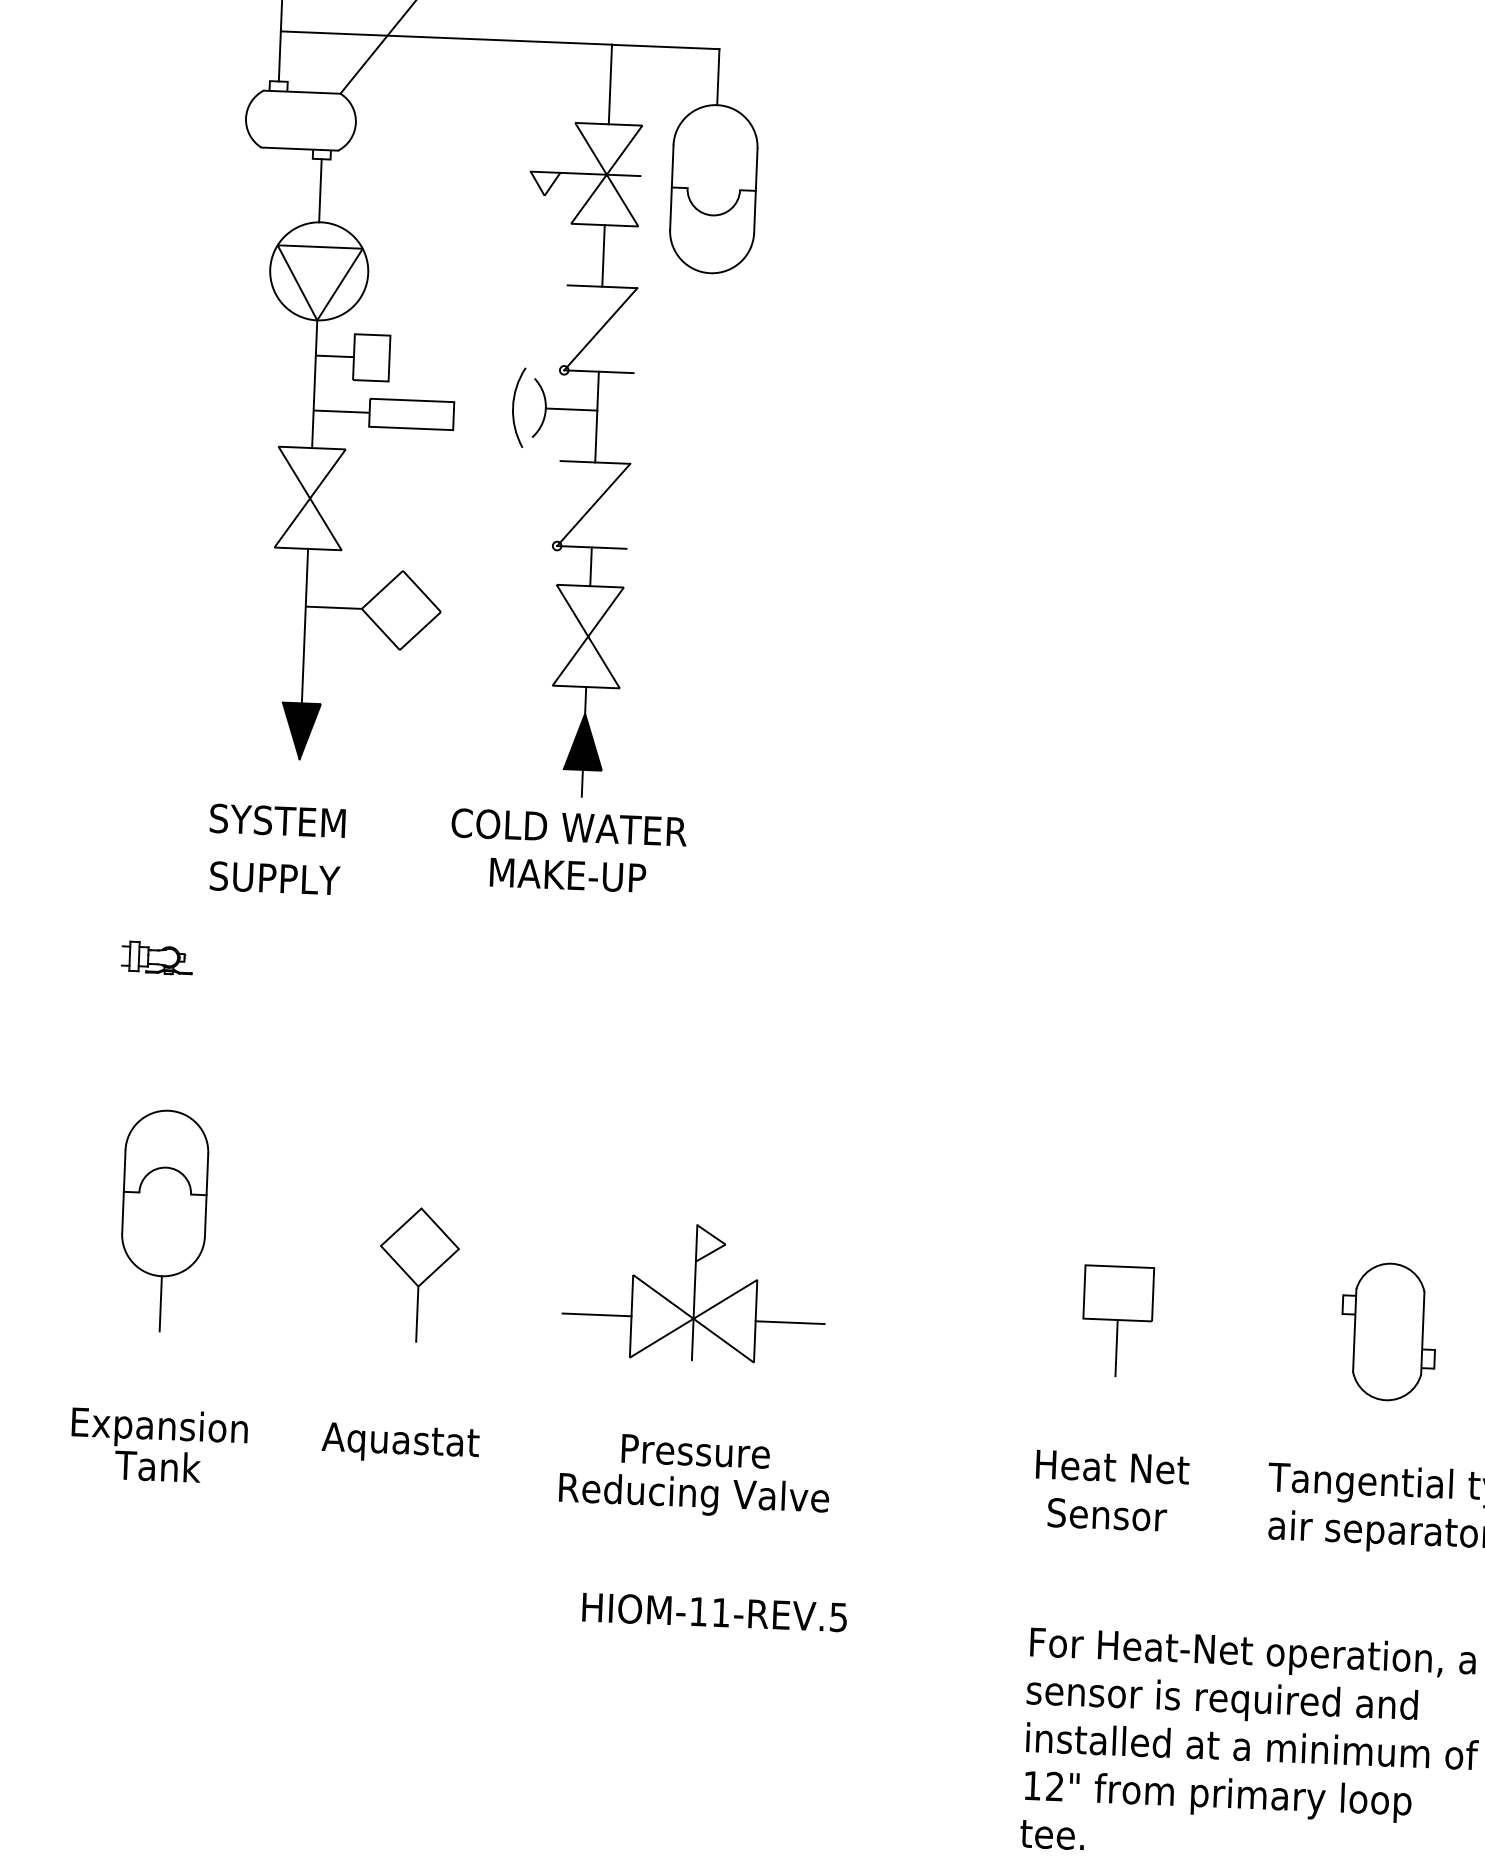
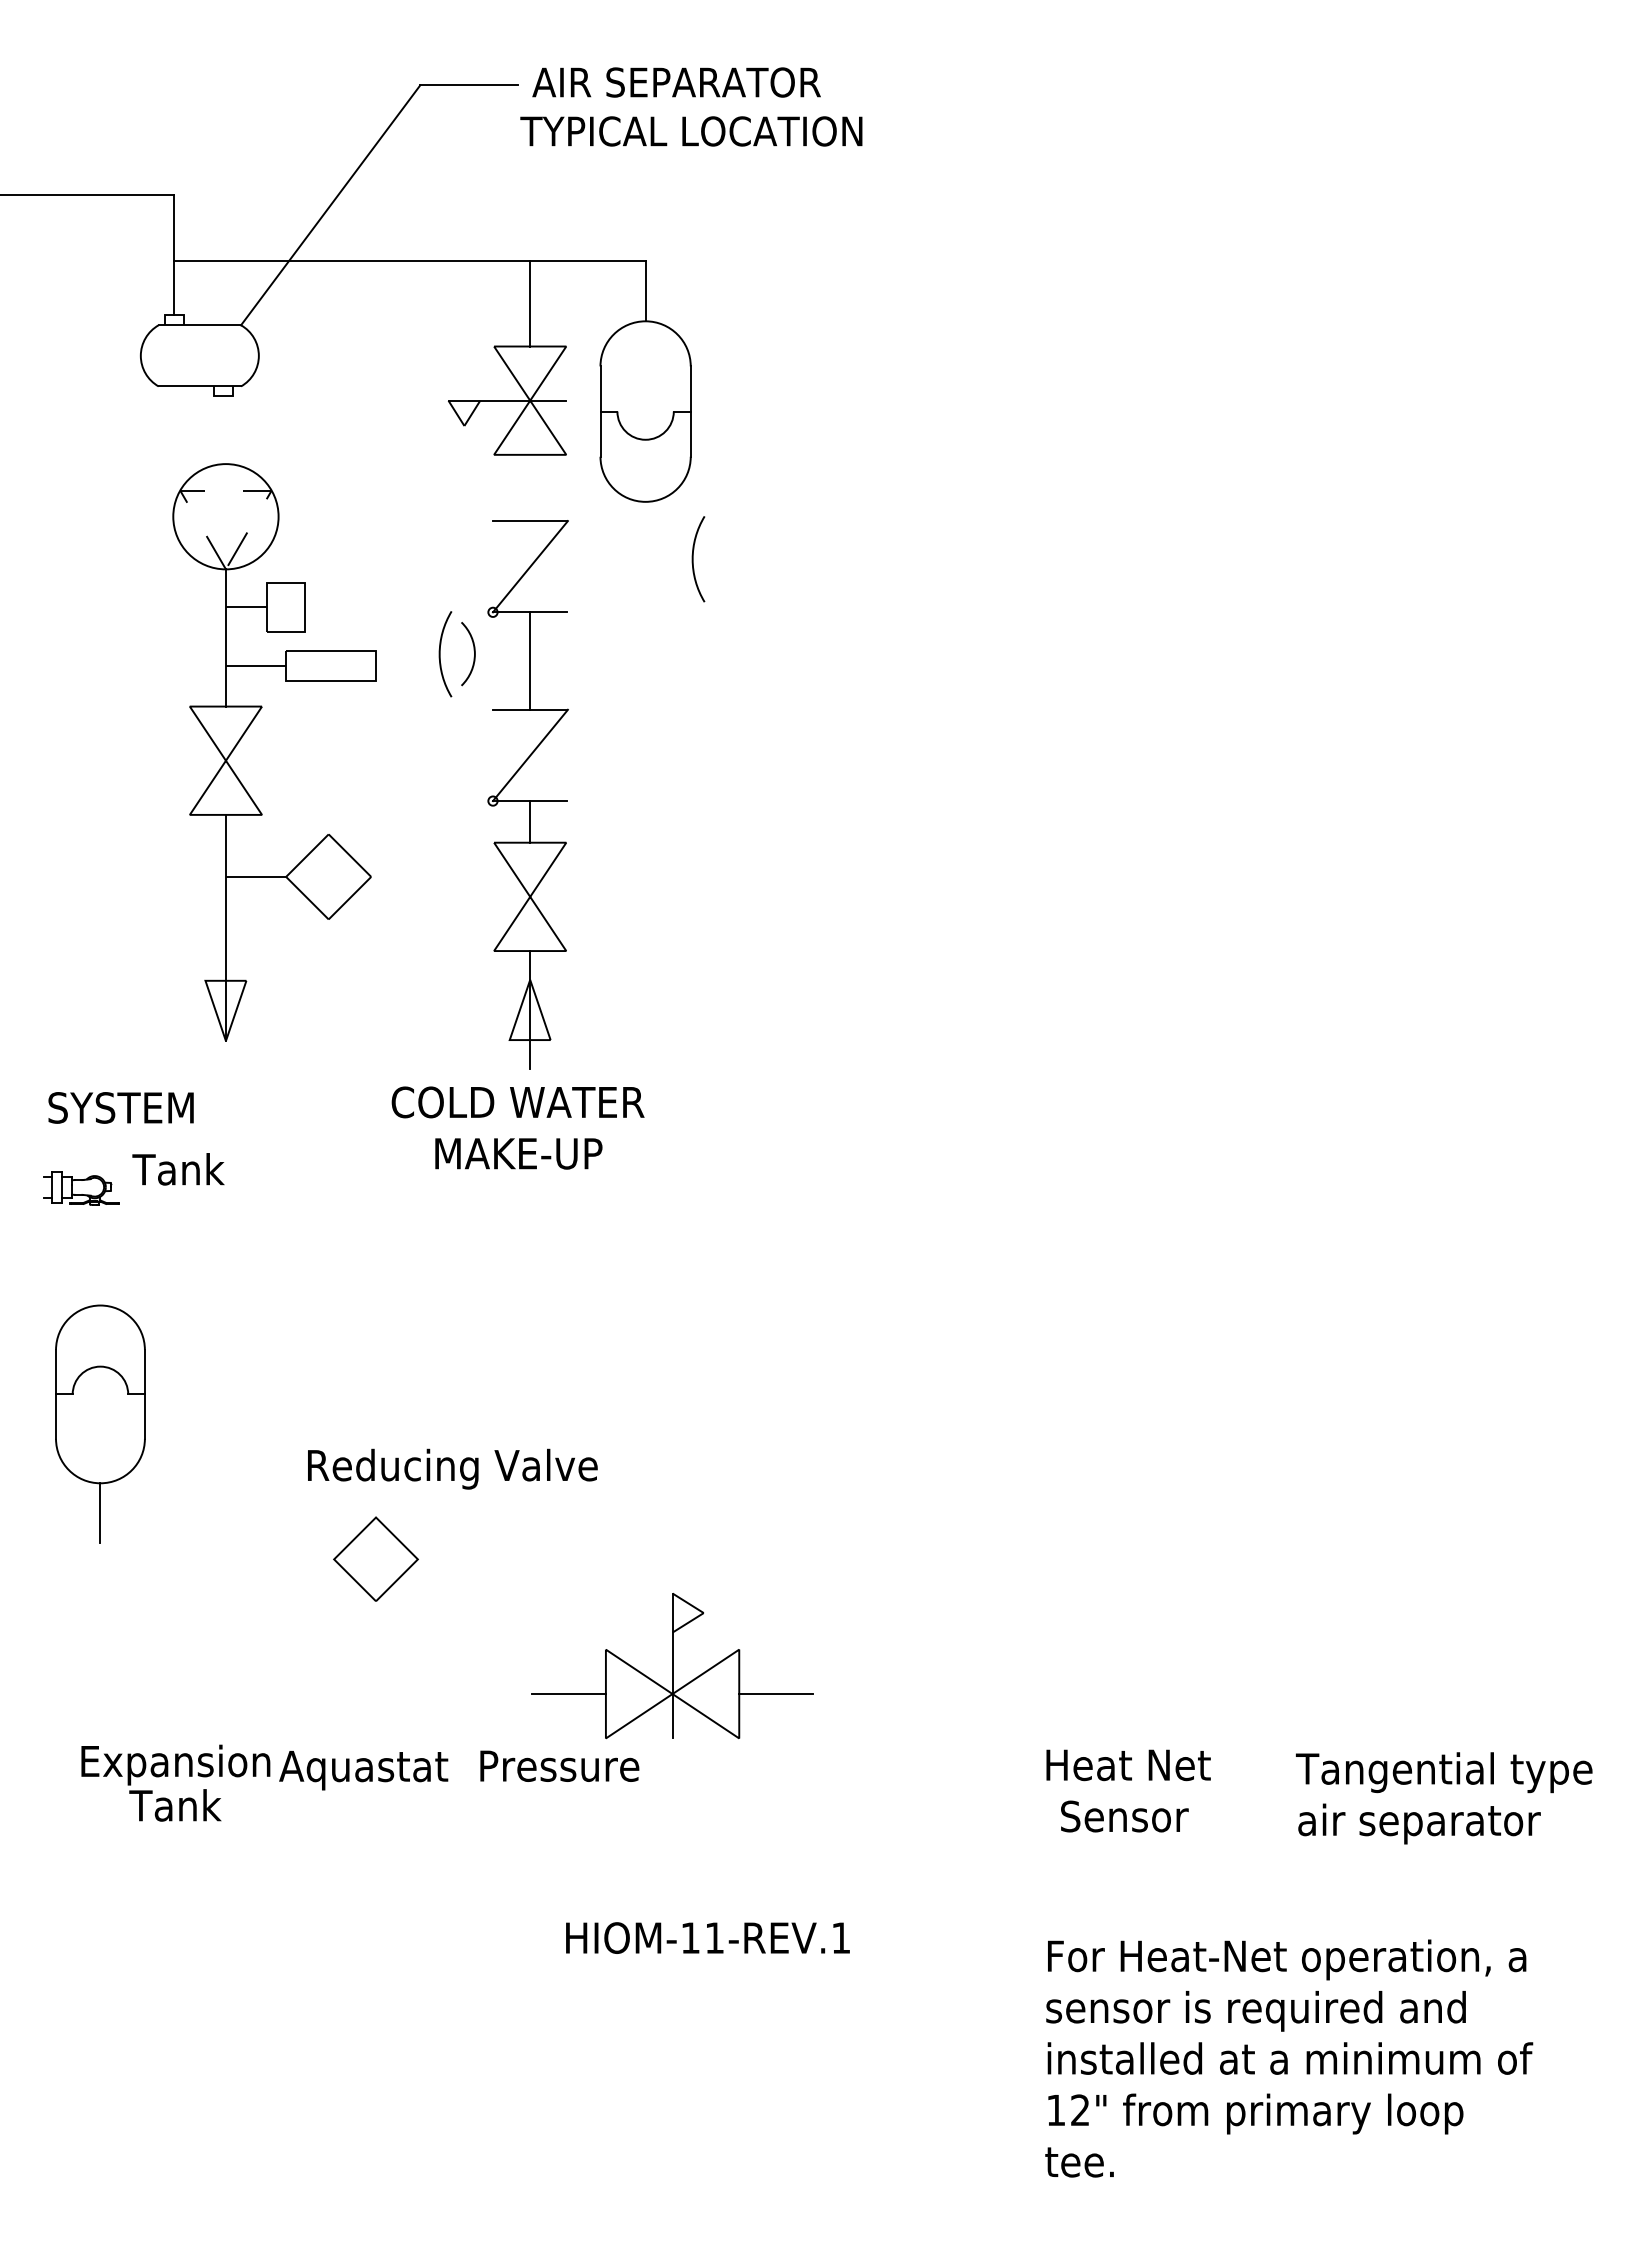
line: (320, 191) -> (223, 430), removed
line: (319, 246) -> (225, 490), solid -> dashed
line: (603, 255) -> (530, 487), removed
arc: (752, 328) -> (693, 559), added
line: (571, 409) -> (502, 654), removed
fill: (300, 730) -> (225, 1010), removed
fill: (583, 741) -> (529, 1009), removed
text: (277, 820) -> (120, 1107), moved
text: (273, 878) -> (203, 1169), SUPPLY -> Tank
part: (156, 958) -> (81, 1188), moved
part: (164, 1220) -> (100, 1423), moved
part: (694, 1293) -> (672, 1666), moved
line: (417, 1313) -> (376, 1630), removed
part: (1117, 1321) -> (1127, 1608), removed
part: (1388, 1332) -> (1418, 1608), removed
text: (158, 1445) -> (175, 1782), moved
text: (695, 1450) -> (559, 1765), moved
text: (693, 1495) -> (452, 1468), moved
text: (838, 1616) -> (840, 1937), HIOM-11-REV.5 -> HIOM-11-REV.1

